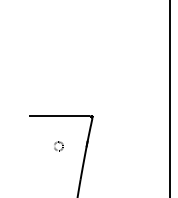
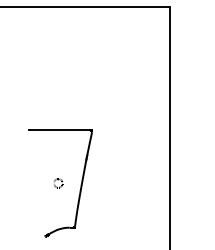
part: (58, 146) -> (58, 183), moved

